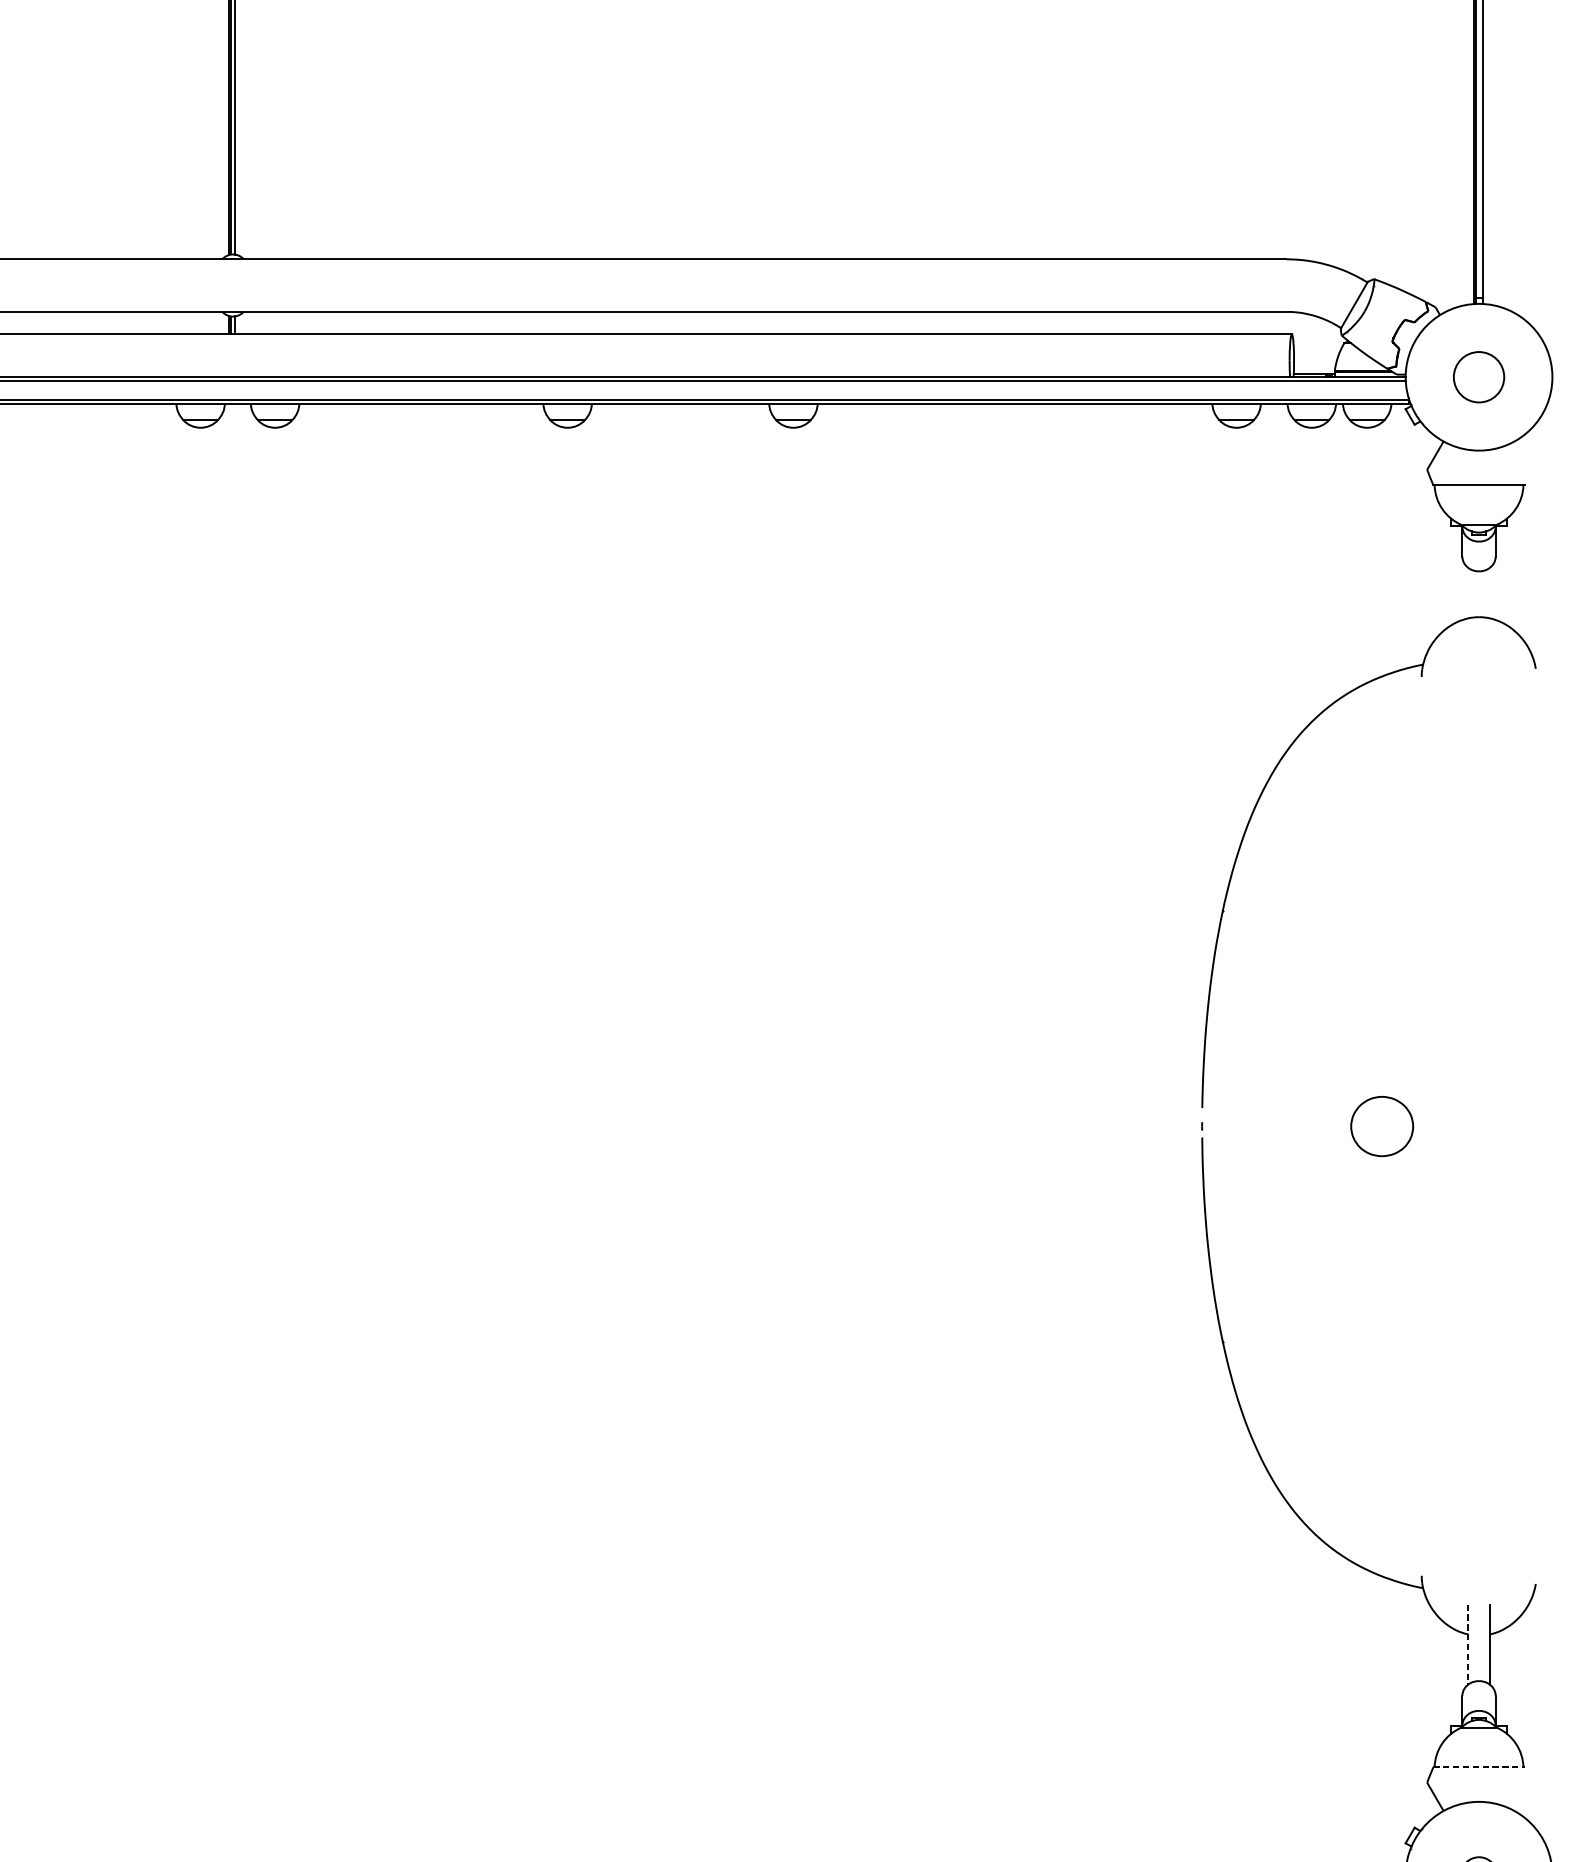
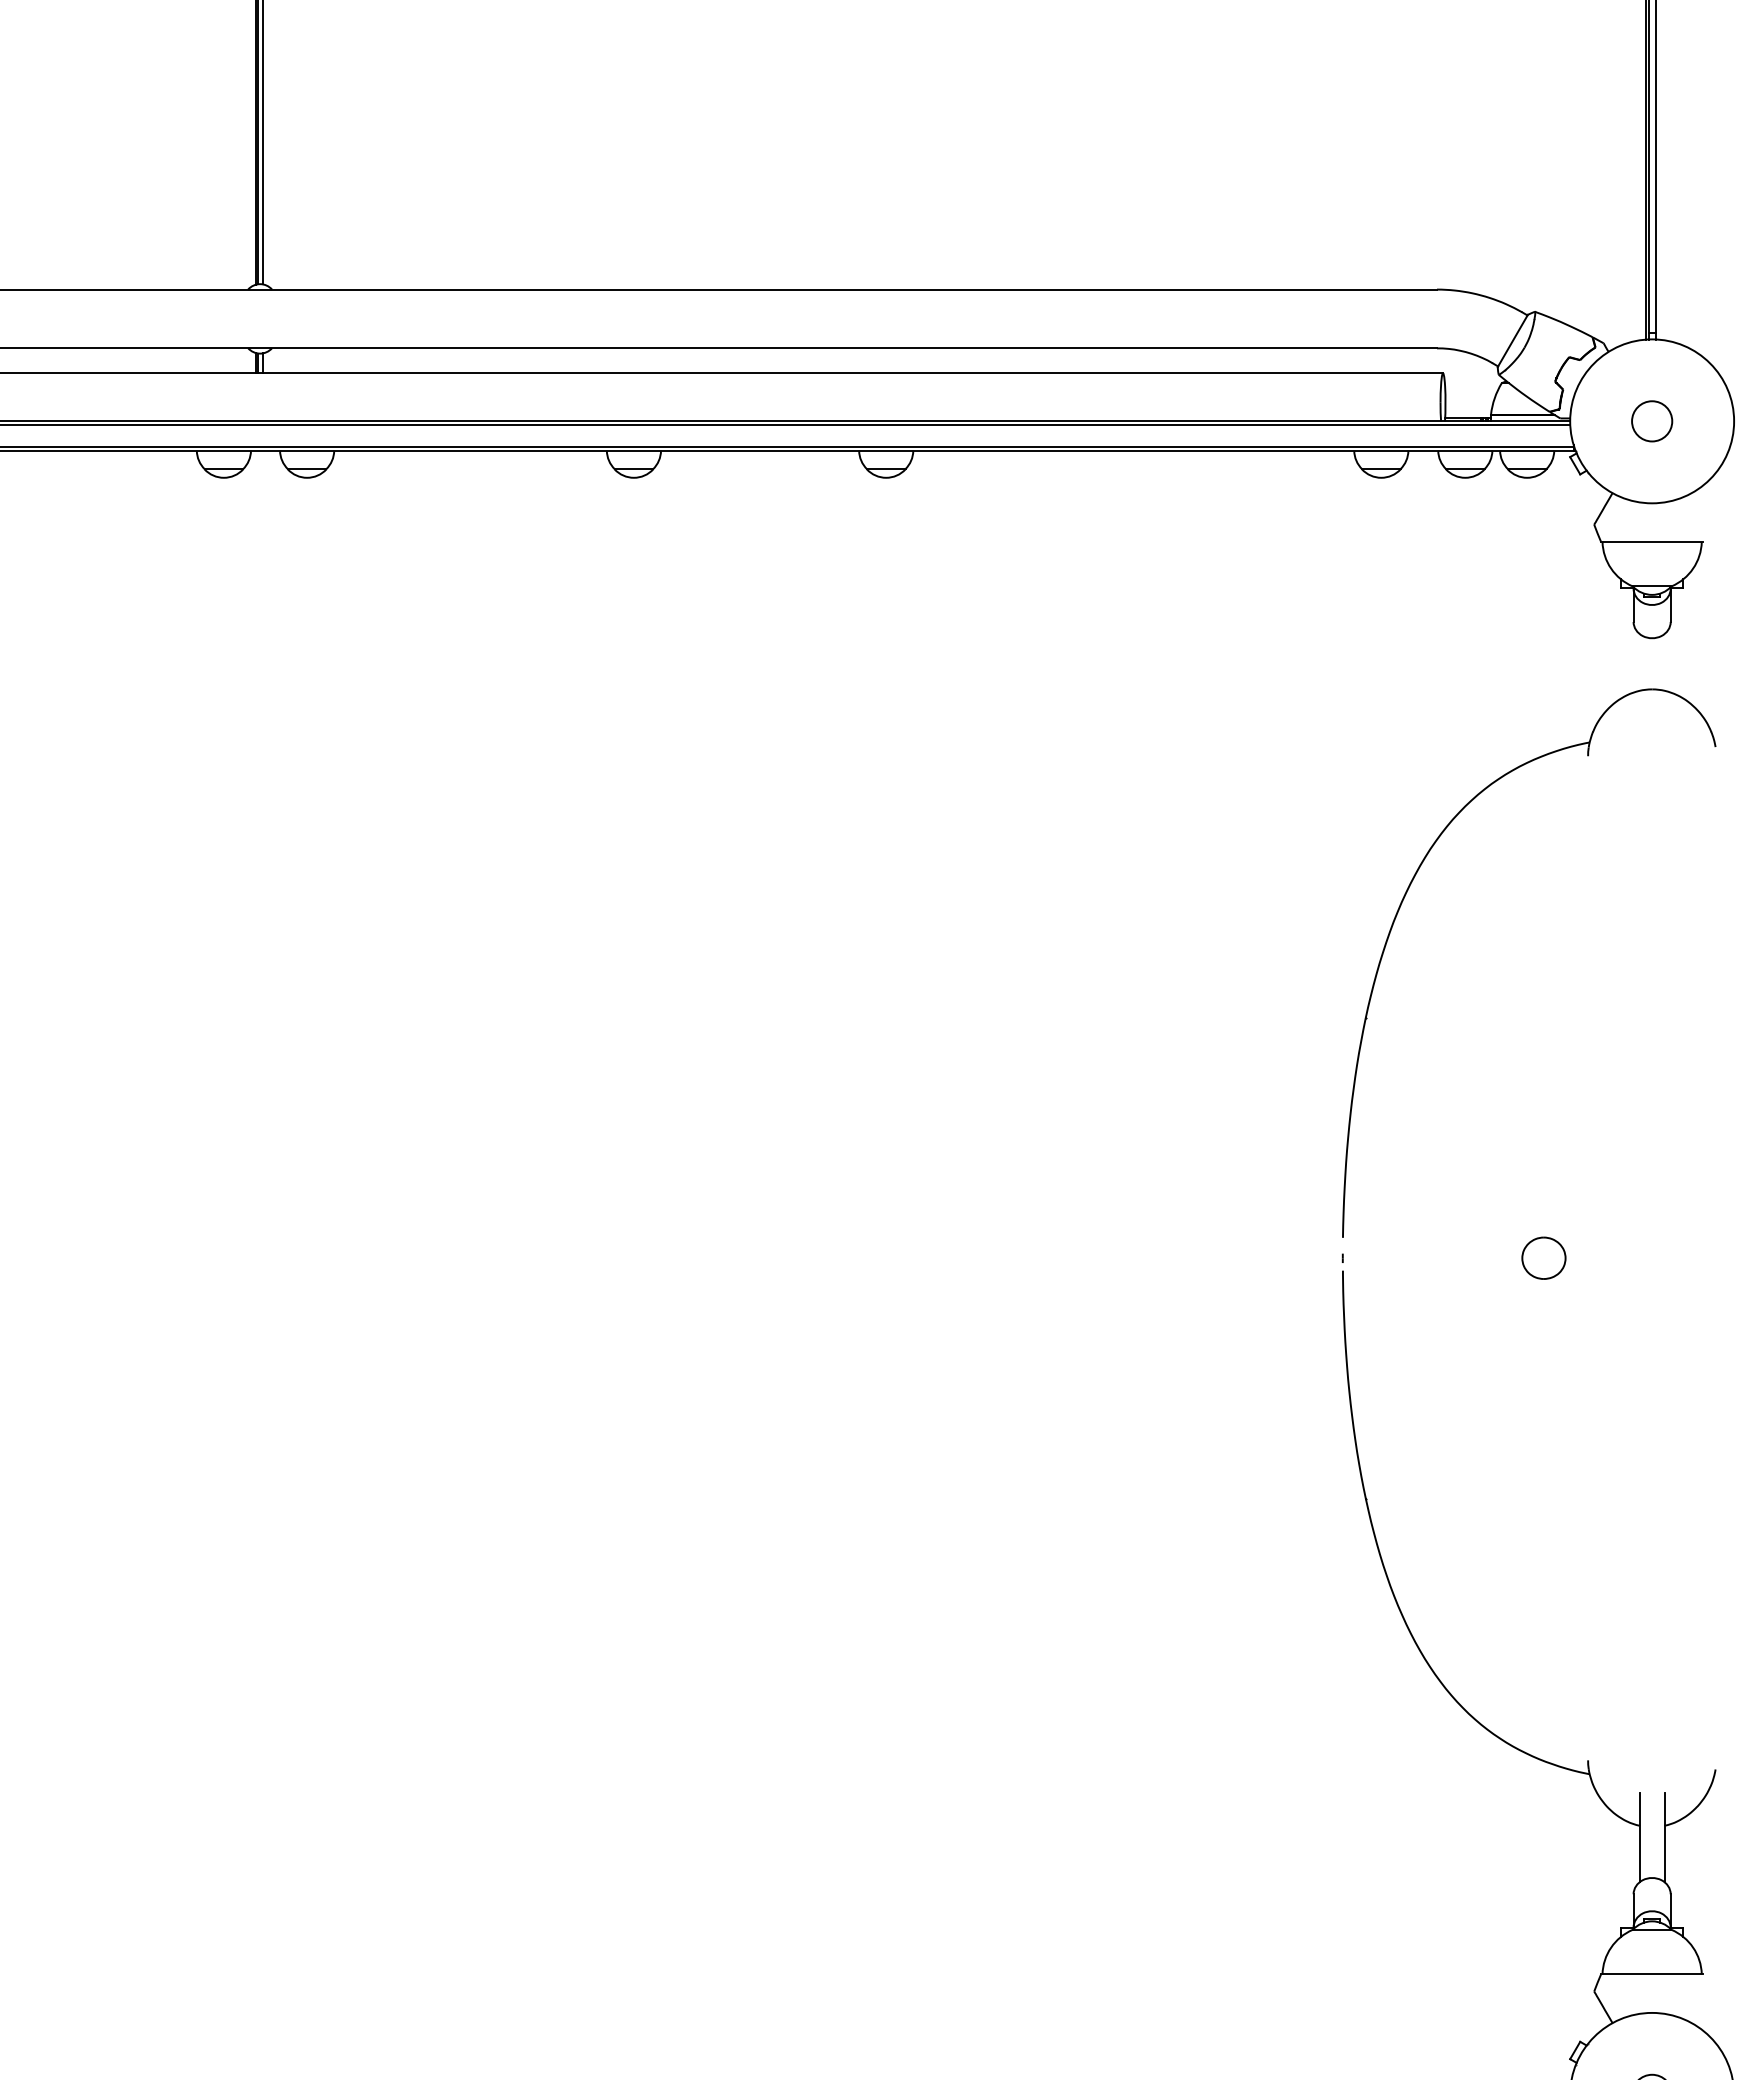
circle: (1479, 377) -> (1652, 421), size x0.71
part: (1381, 1125) -> (1543, 1257), size x0.62
line: (1467, 1644) -> (1639, 1837), dashed -> solid
line: (1479, 1767) -> (1652, 1974), dashed -> solid

